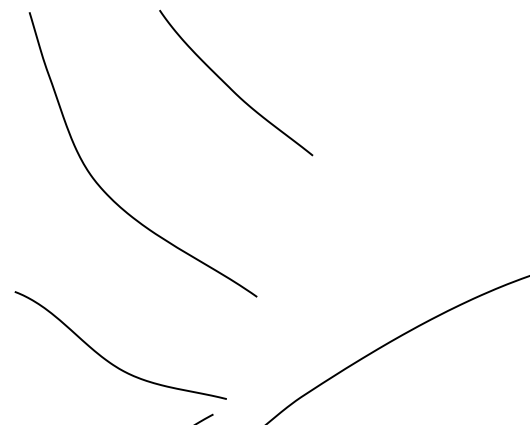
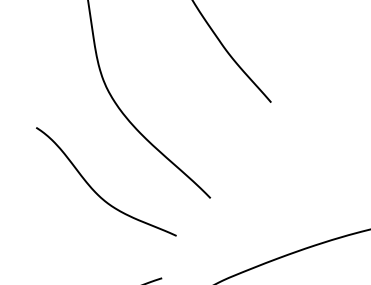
curve: (107, 359) -> (94, 190), moved

